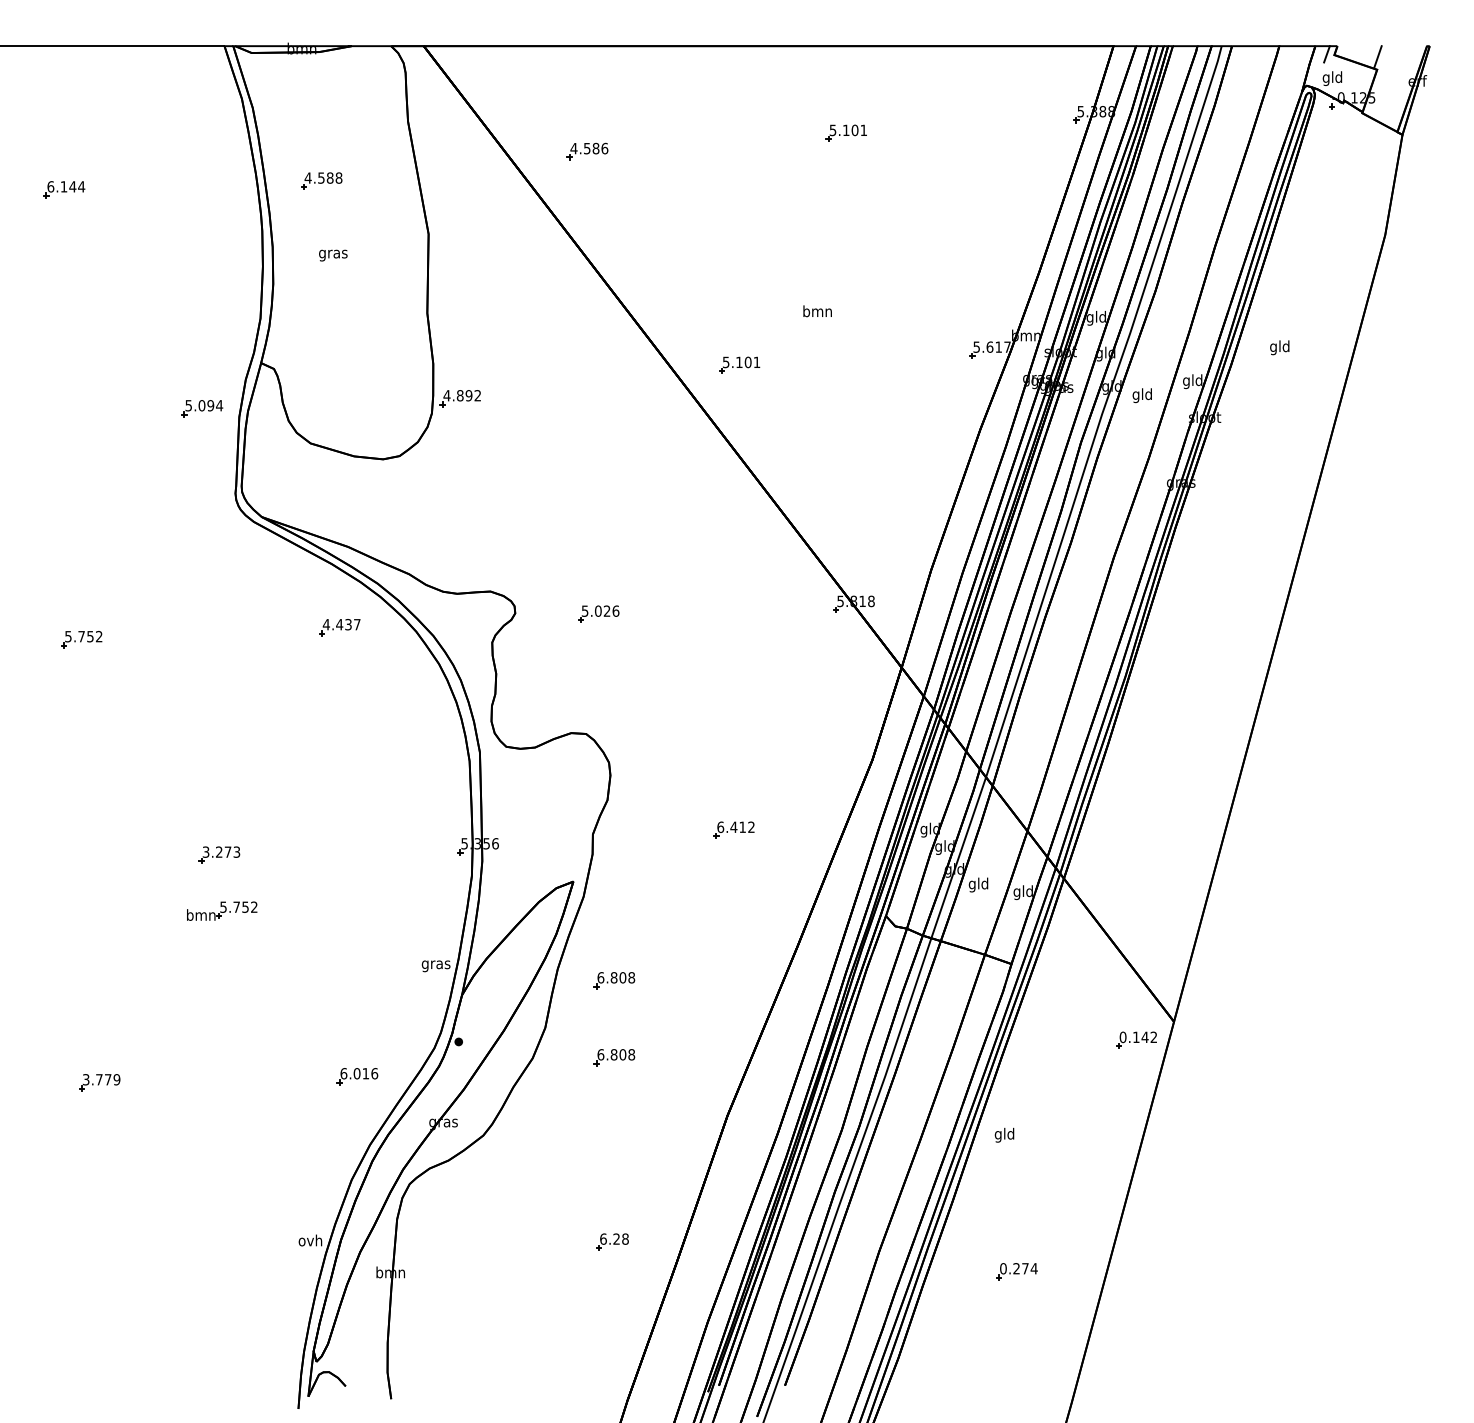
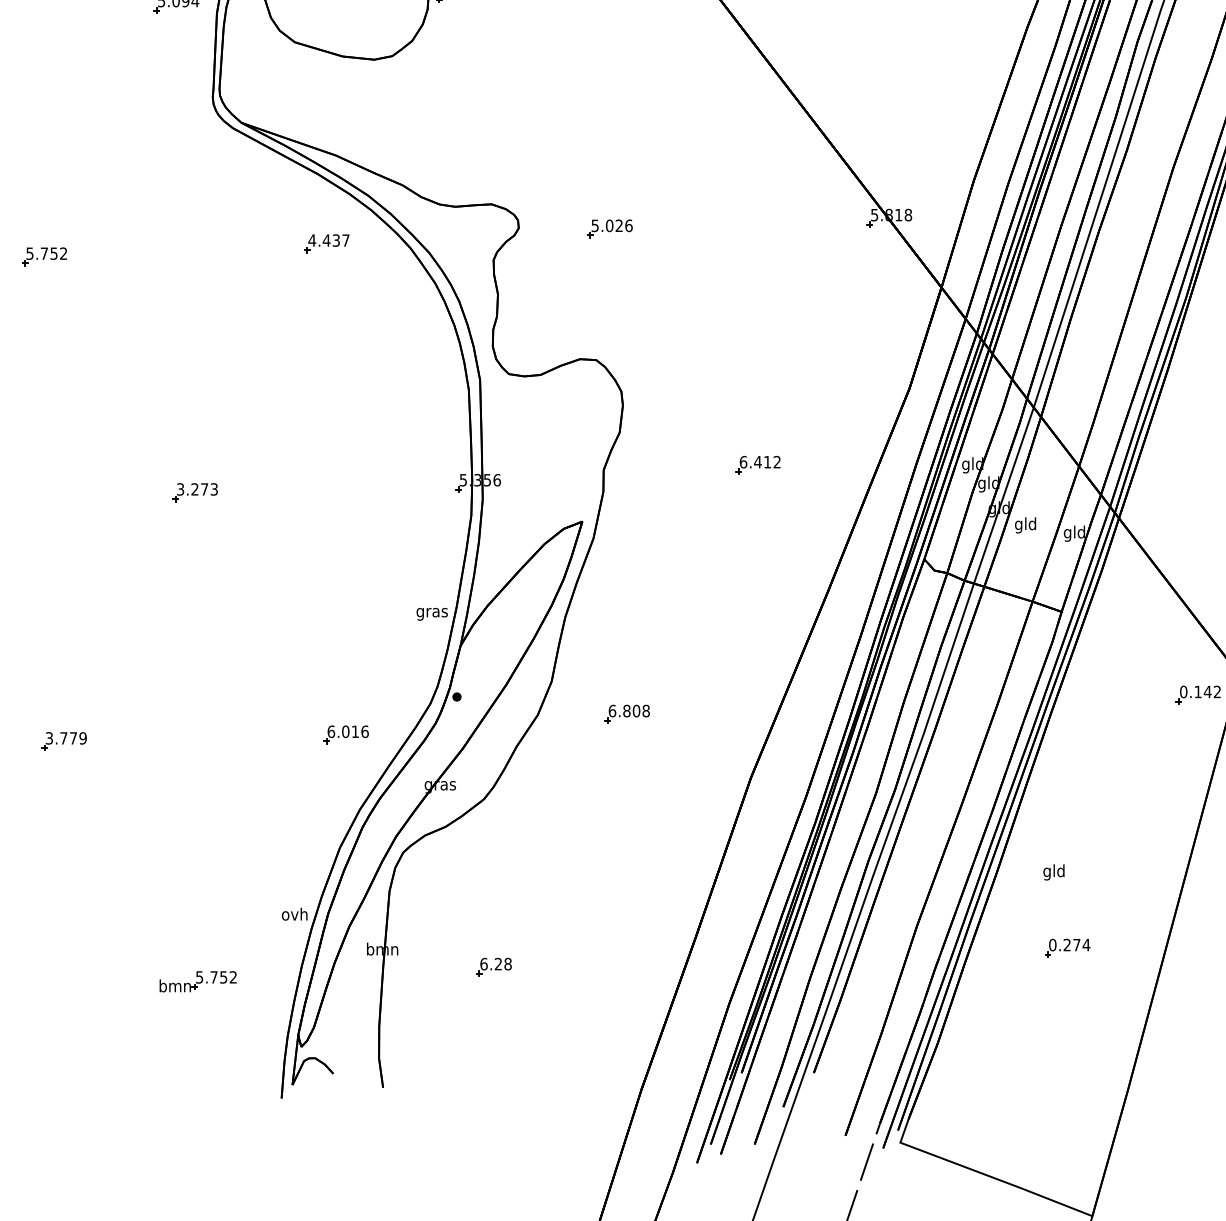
part: (222, 910) -> (198, 980), moved
part: (614, 980) -> (627, 629), removed
text: (1004, 1134) -> (1053, 871), moved
part: (612, 1241) -> (493, 966), moved

